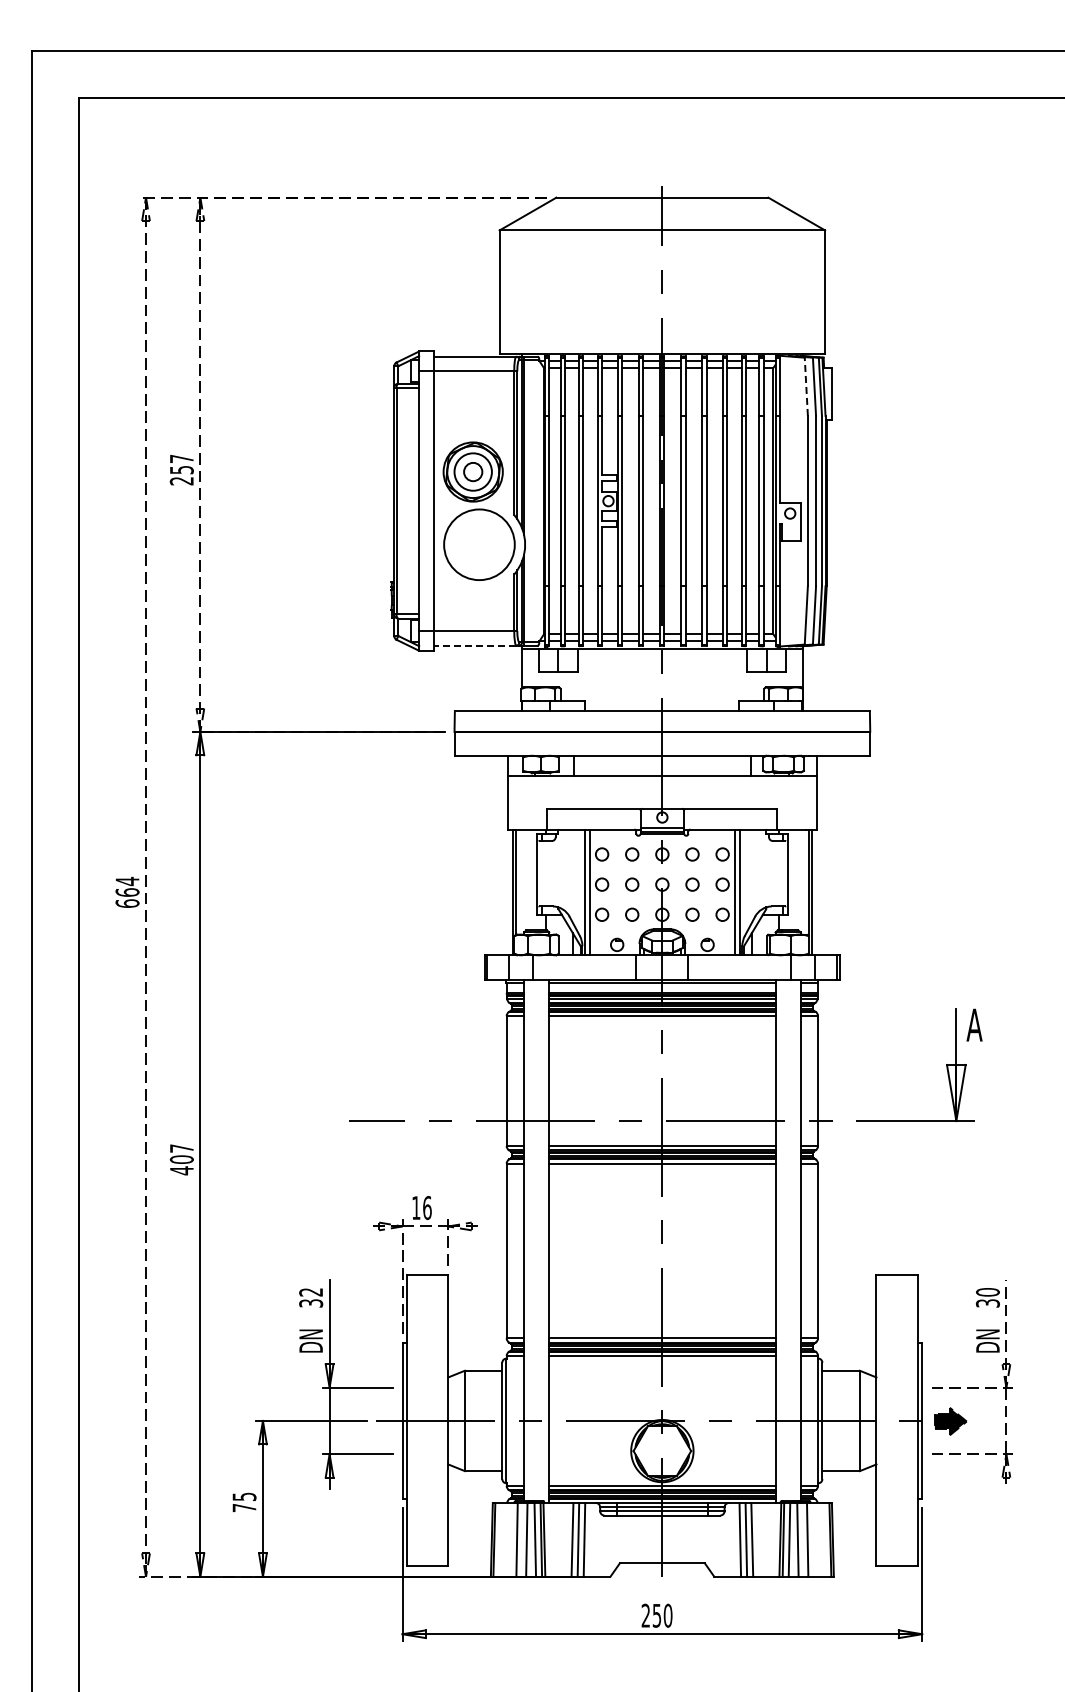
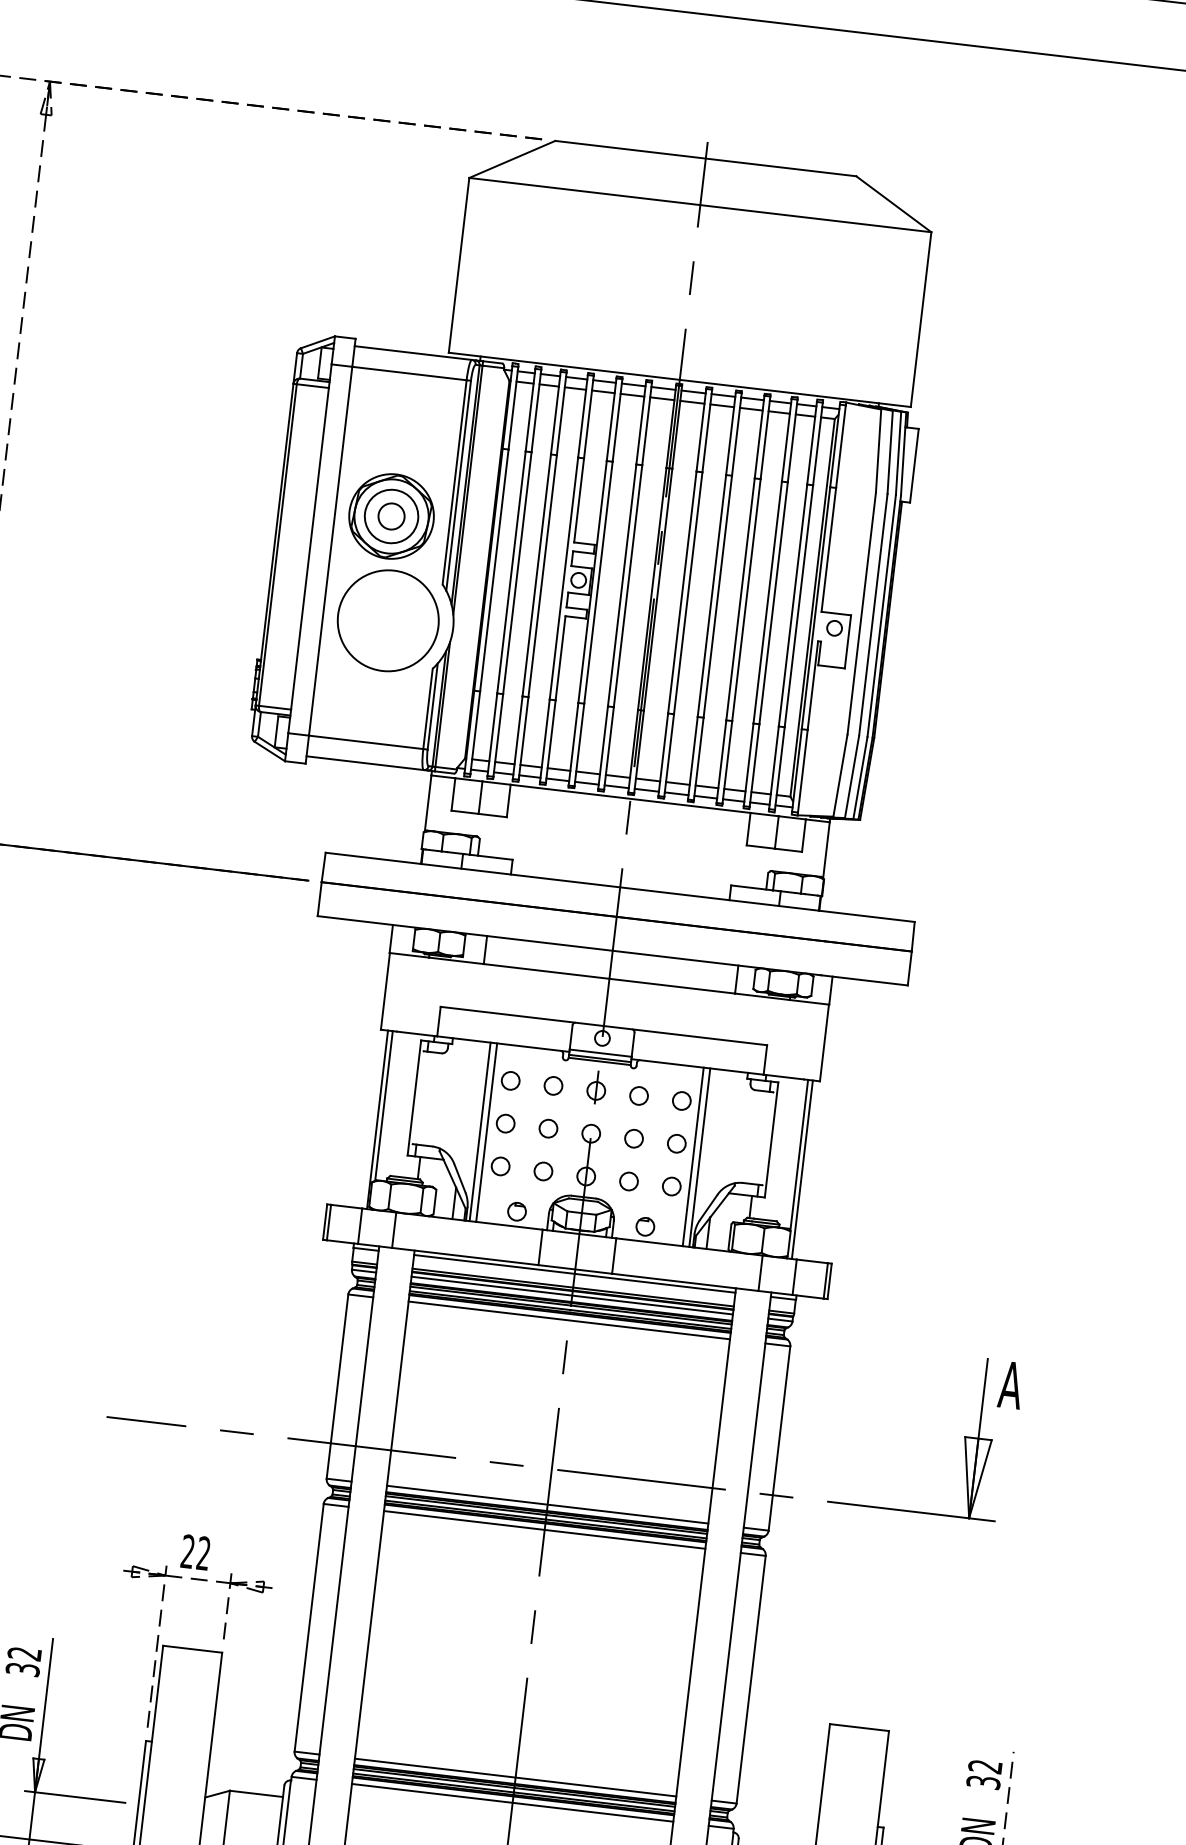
line: (806, 386) -> (878, 450), dashed -> solid
line: (474, 645) -> (364, 762), dashed -> solid
text: (421, 1208) -> (195, 1553), 16 -> 22
text: (987, 1292) -> (984, 1766), 30 -> 32

